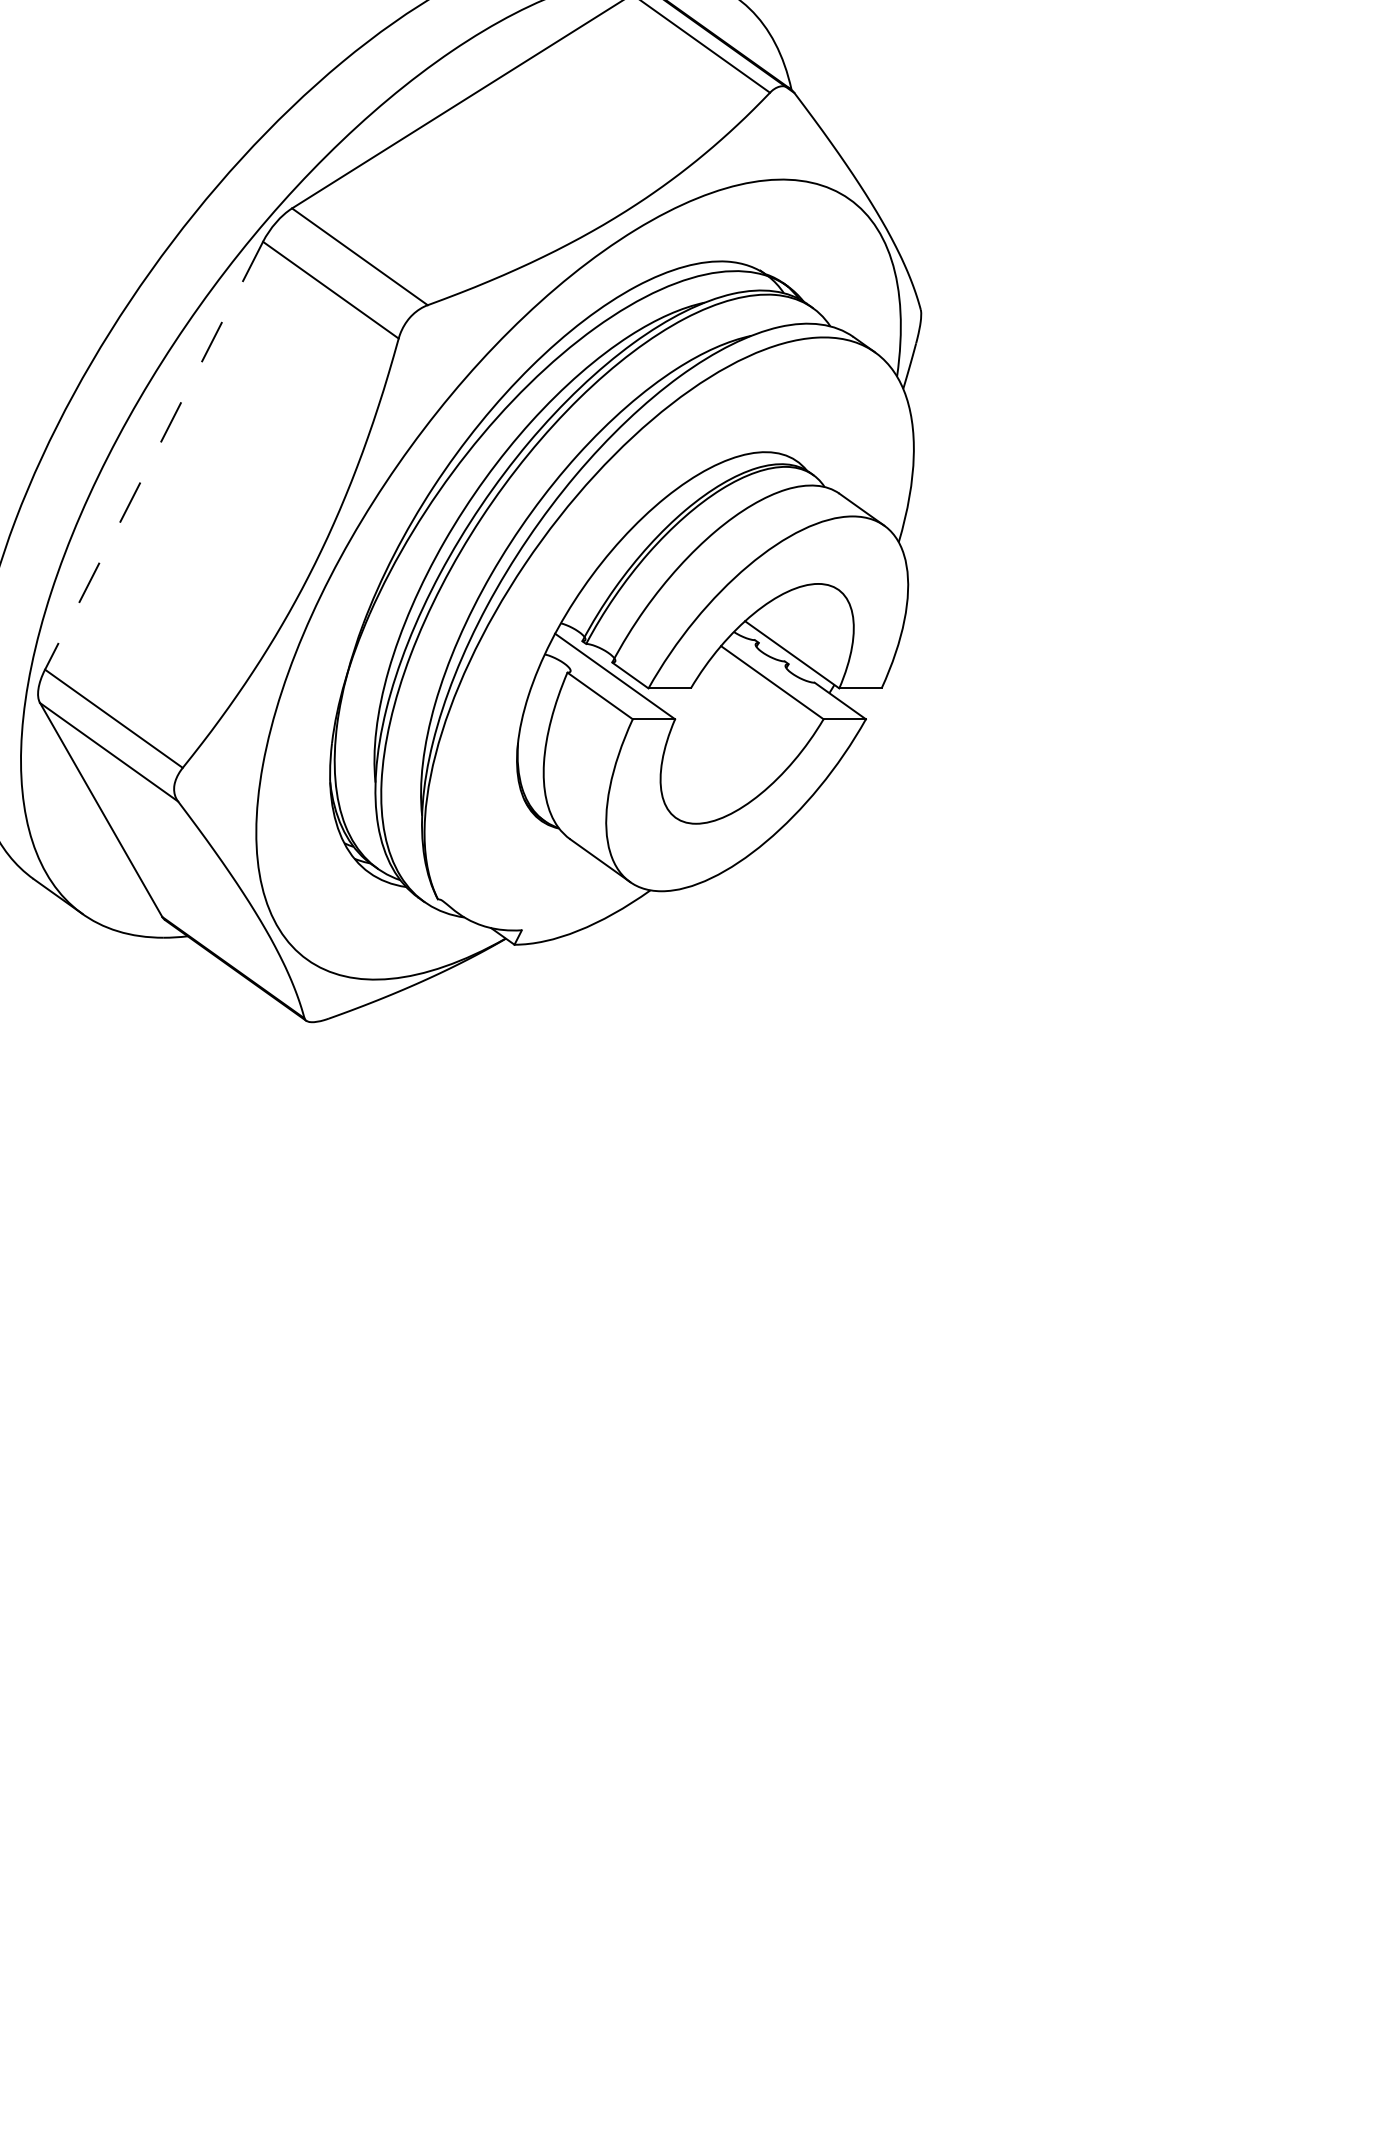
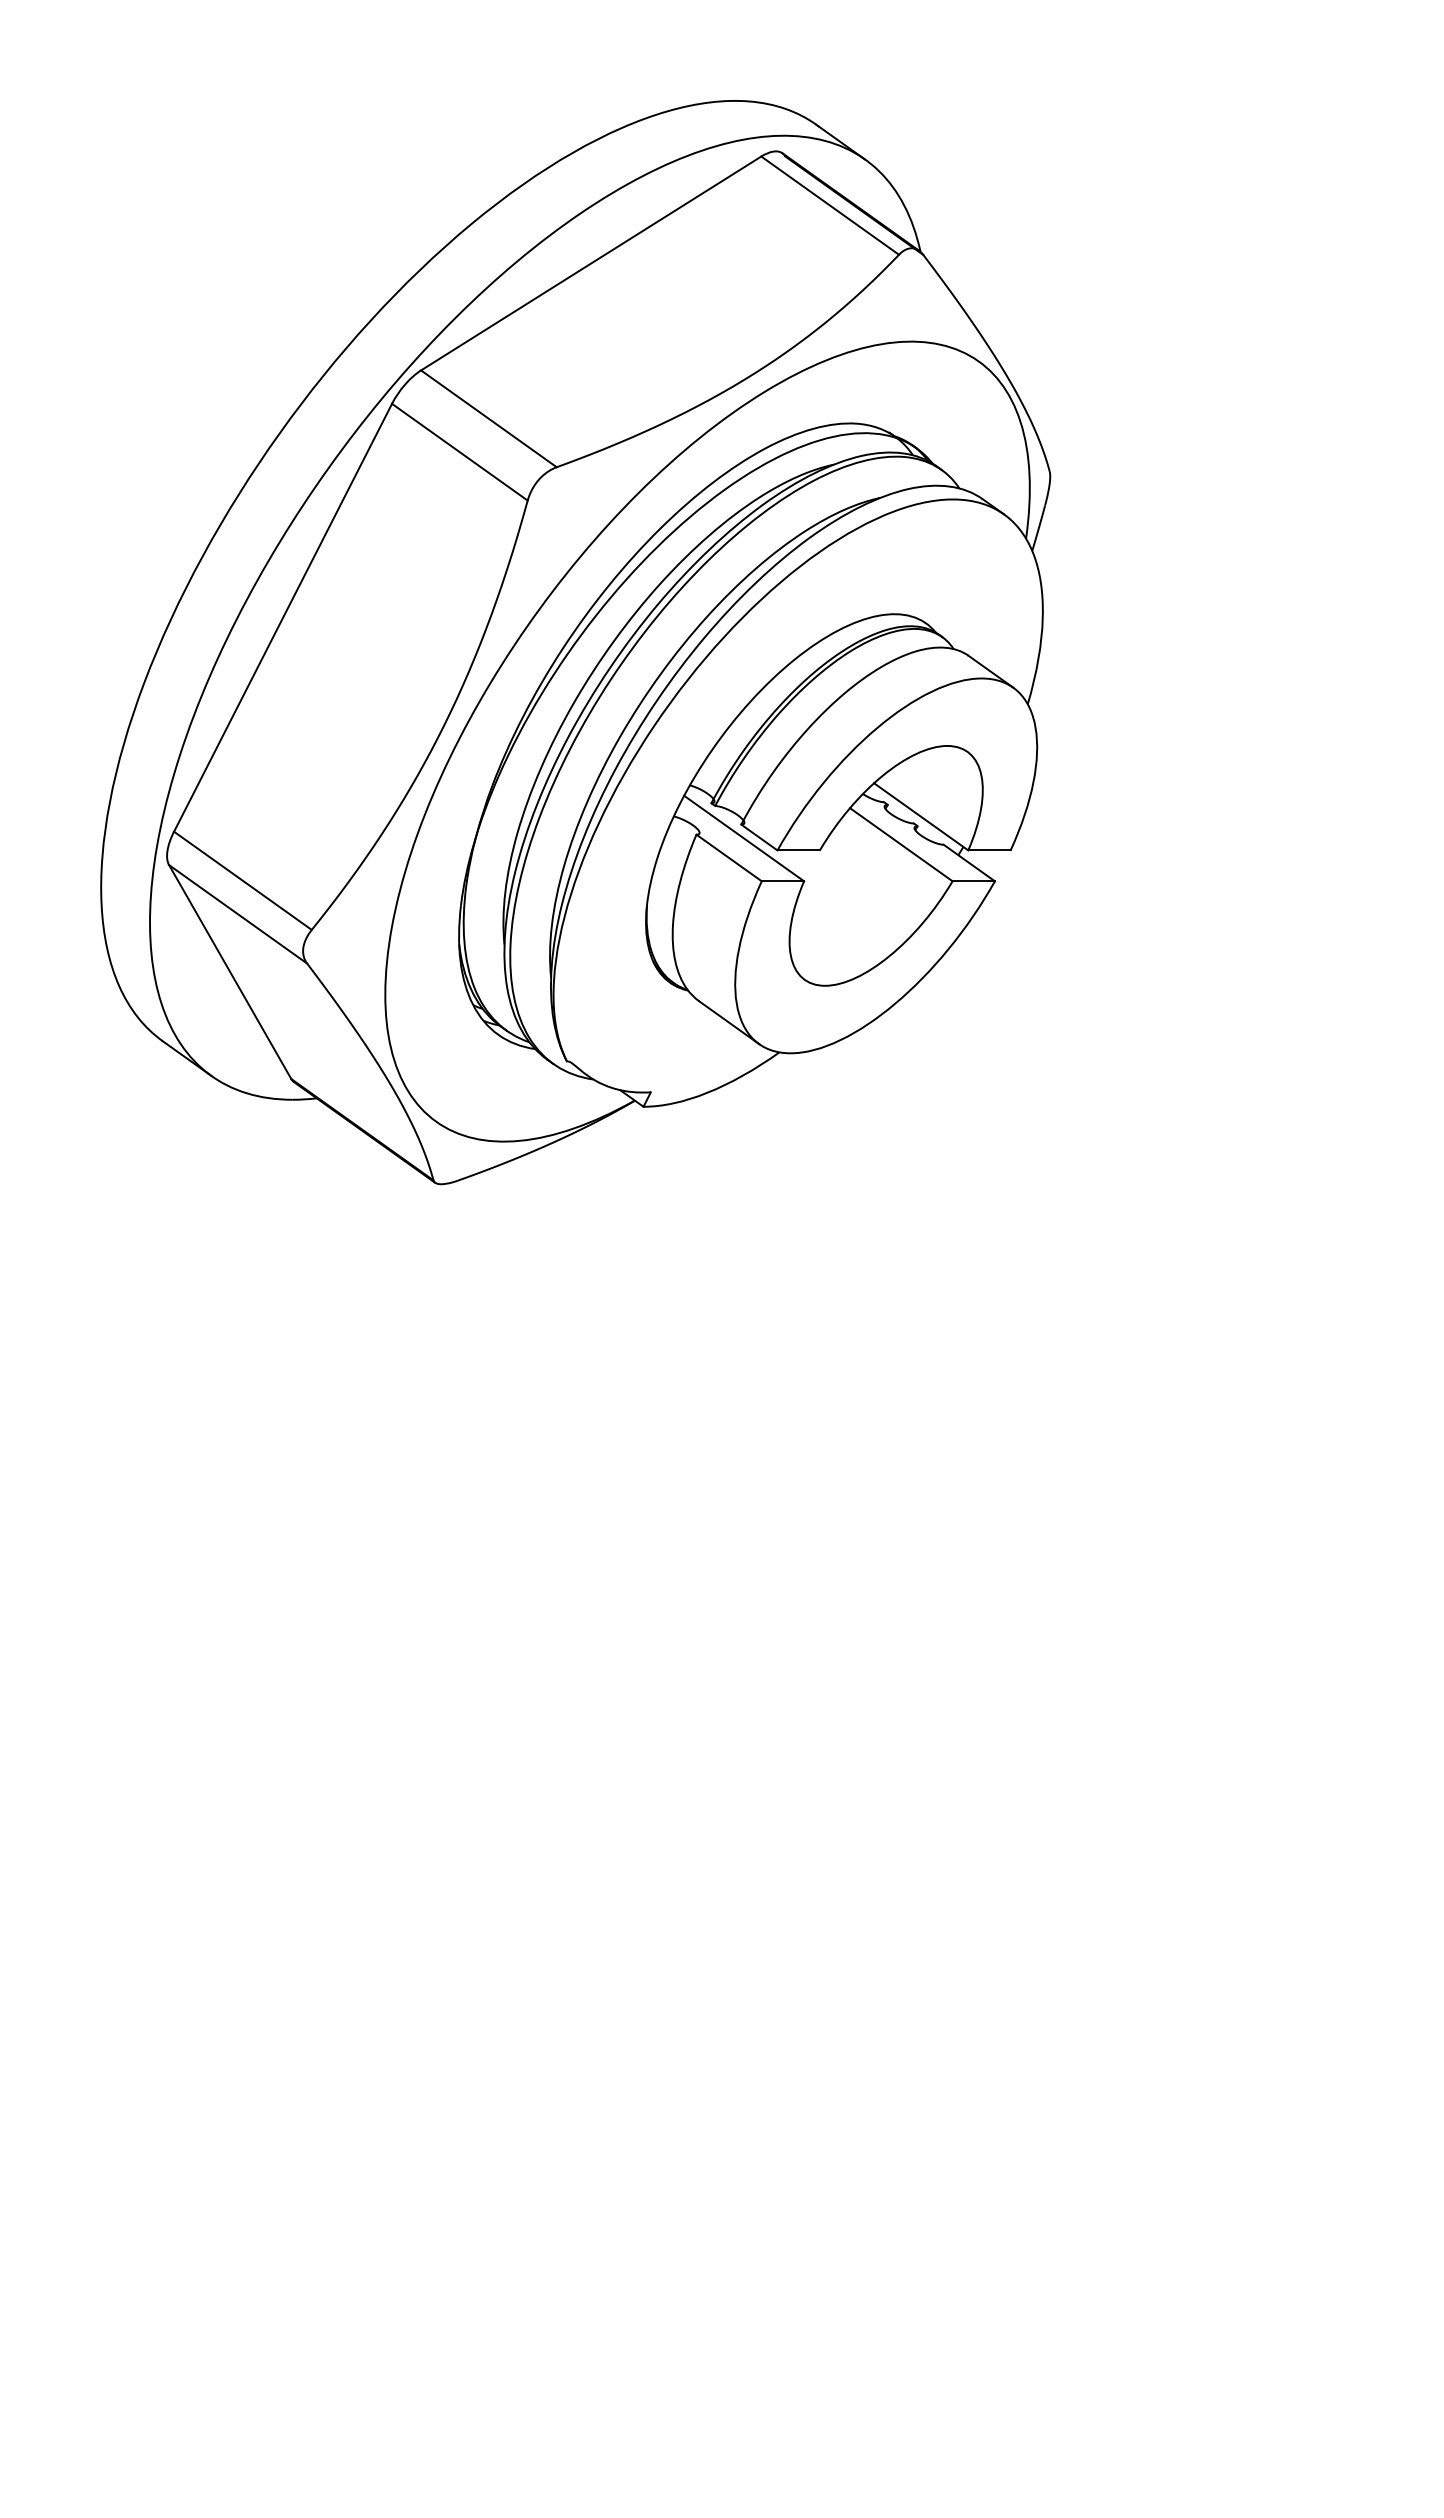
line: (153, 456) -> (282, 618), dashed -> solid

